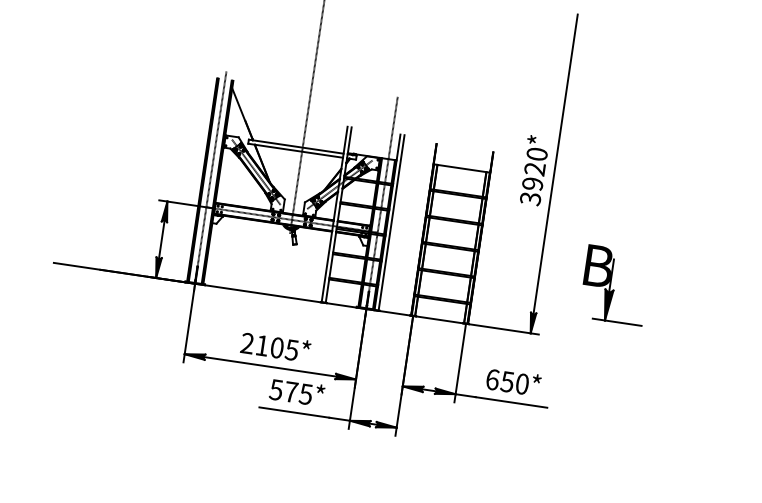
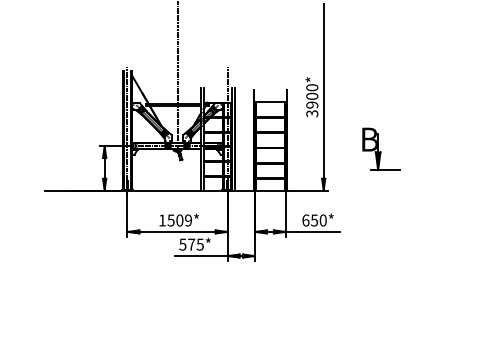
text: (535, 167) -> (312, 95), 3920* -> 3900*
part: (615, 286) -> (381, 149), moved
text: (269, 346) -> (175, 220), 2105* -> 1509*

